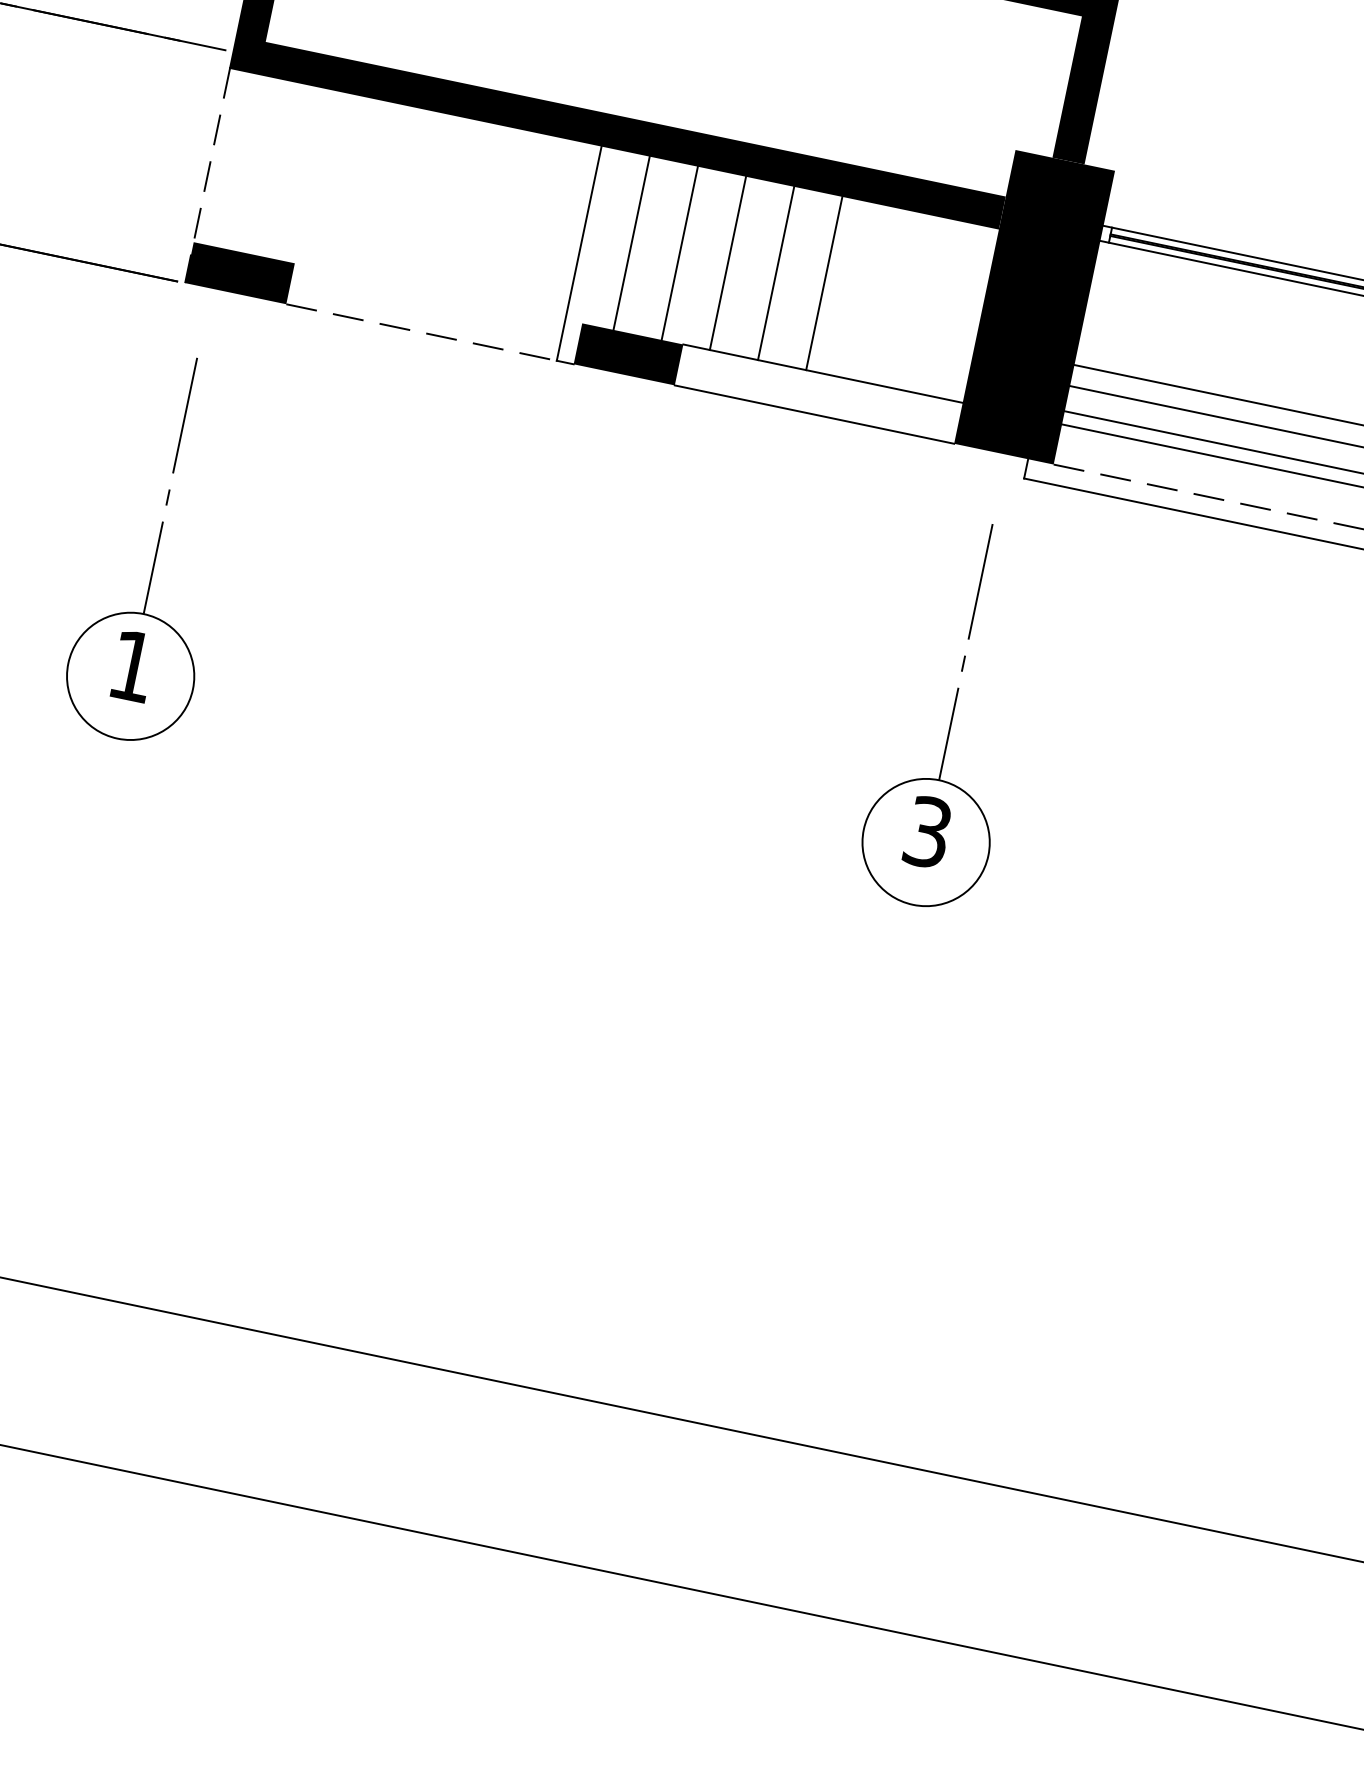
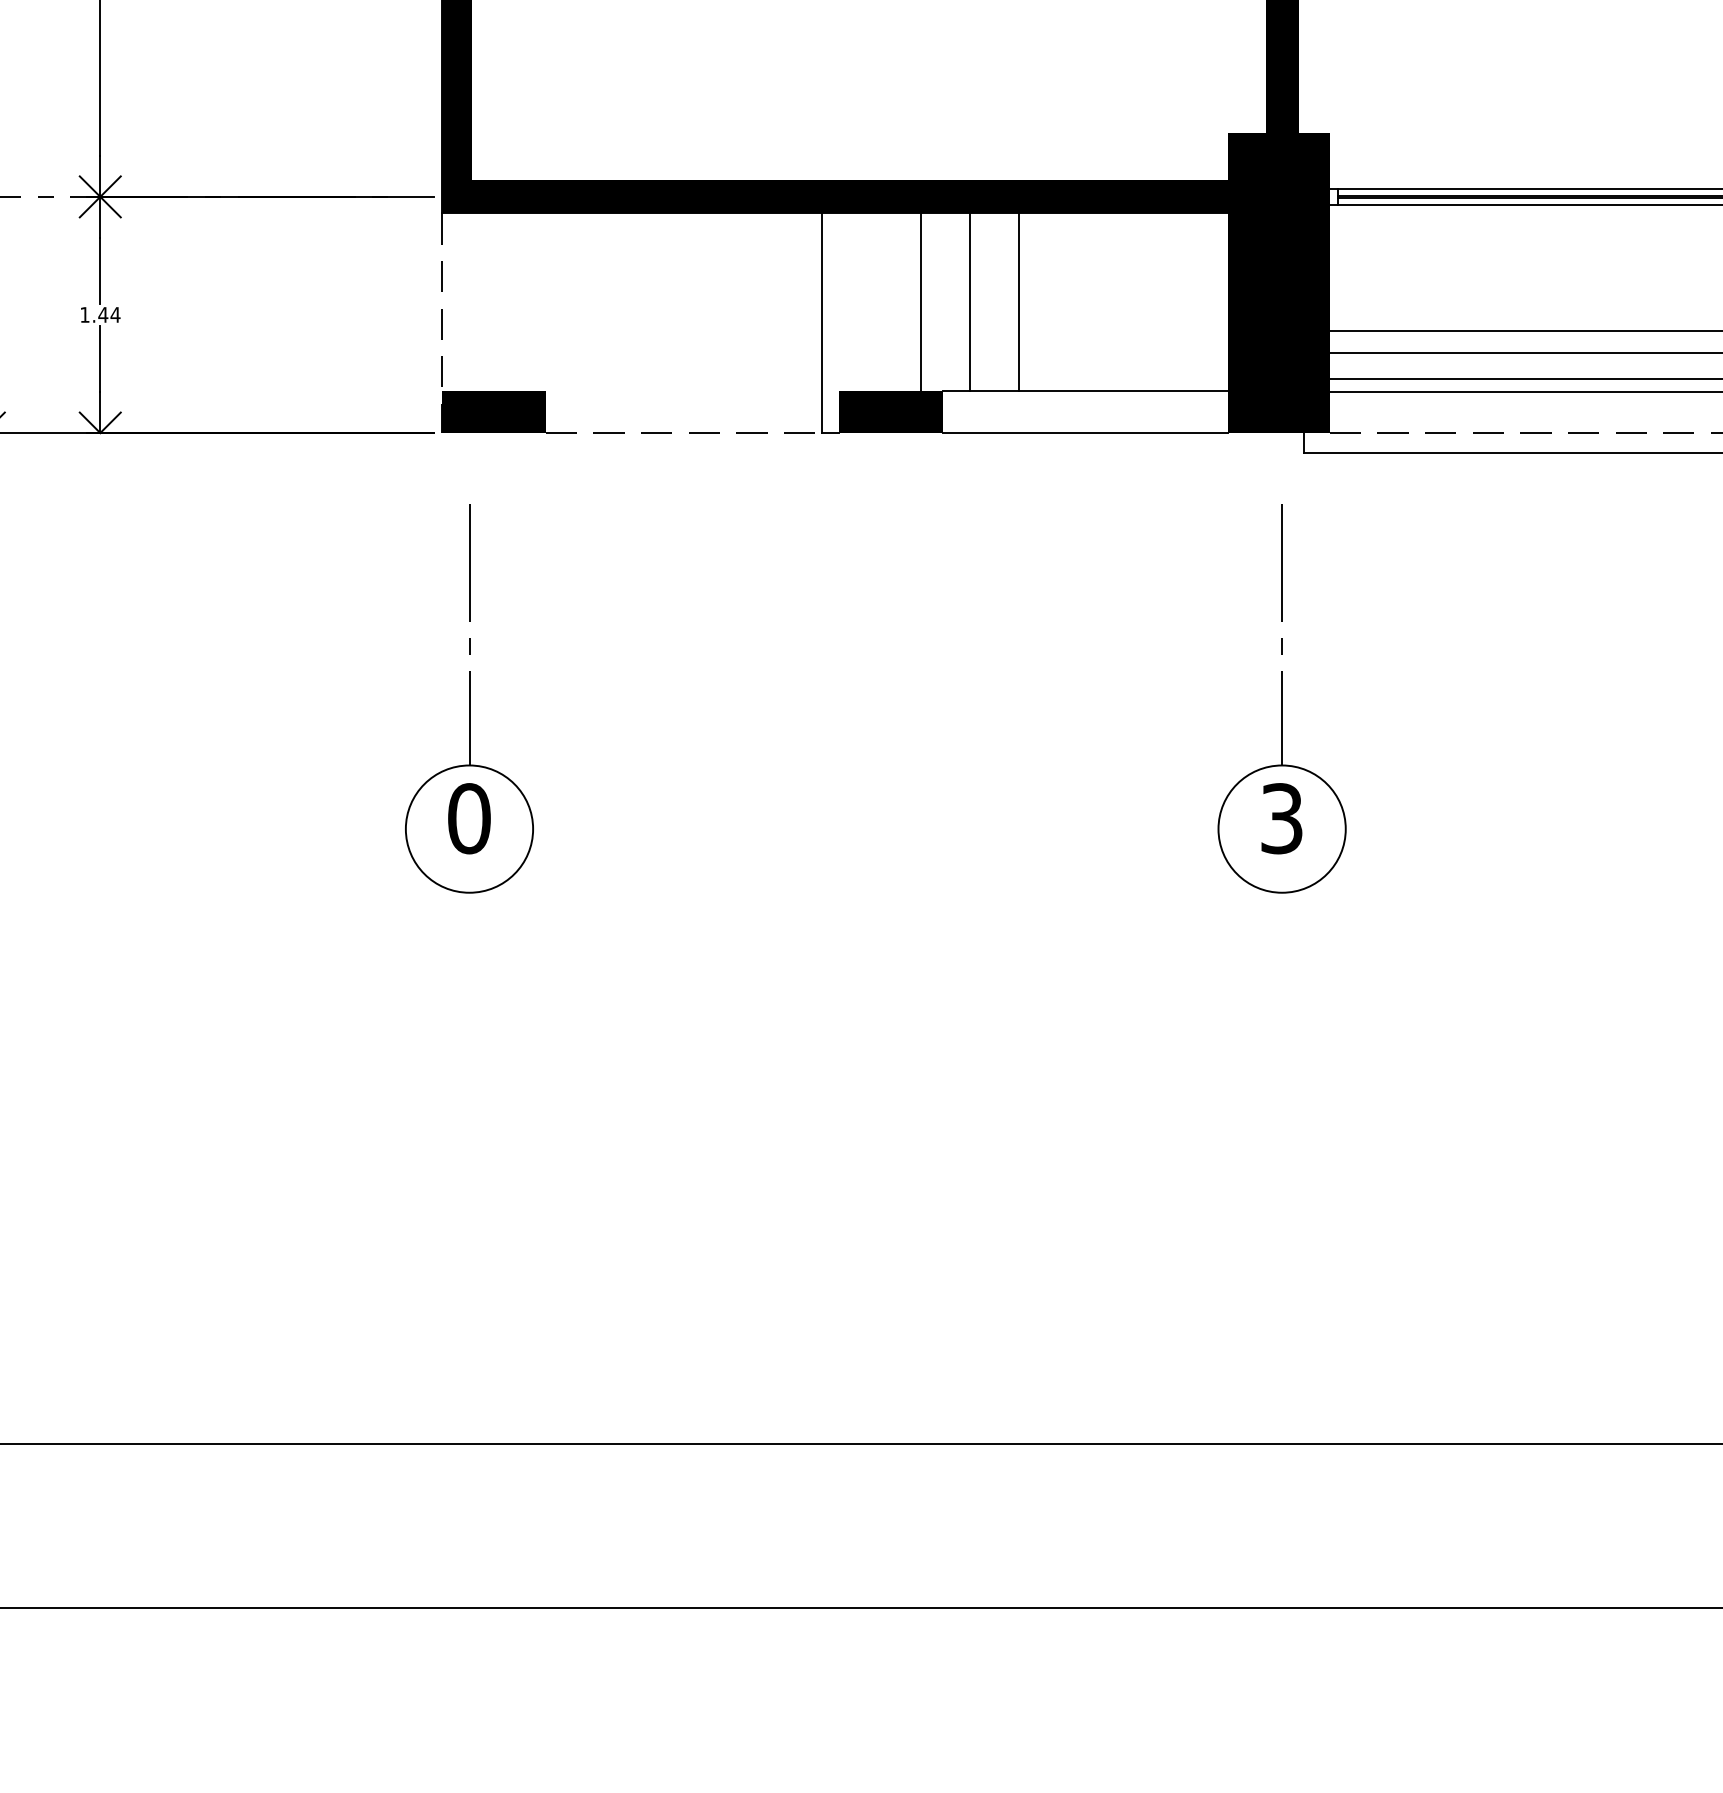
line: (631, 243) -> (871, 302), removed
line: (824, 283) -> (1068, 302), removed
text: (132, 665) -> (469, 818), 1 -> 0

